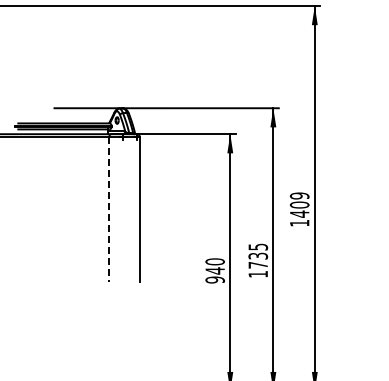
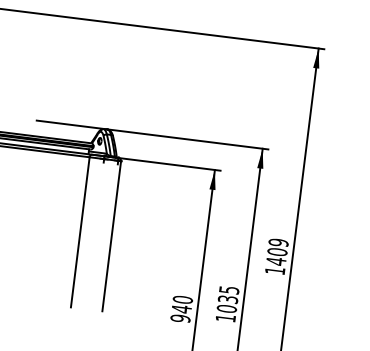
line: (109, 209) -> (80, 232), dashed -> solid
text: (258, 264) -> (227, 308), 1735 -> 1035

